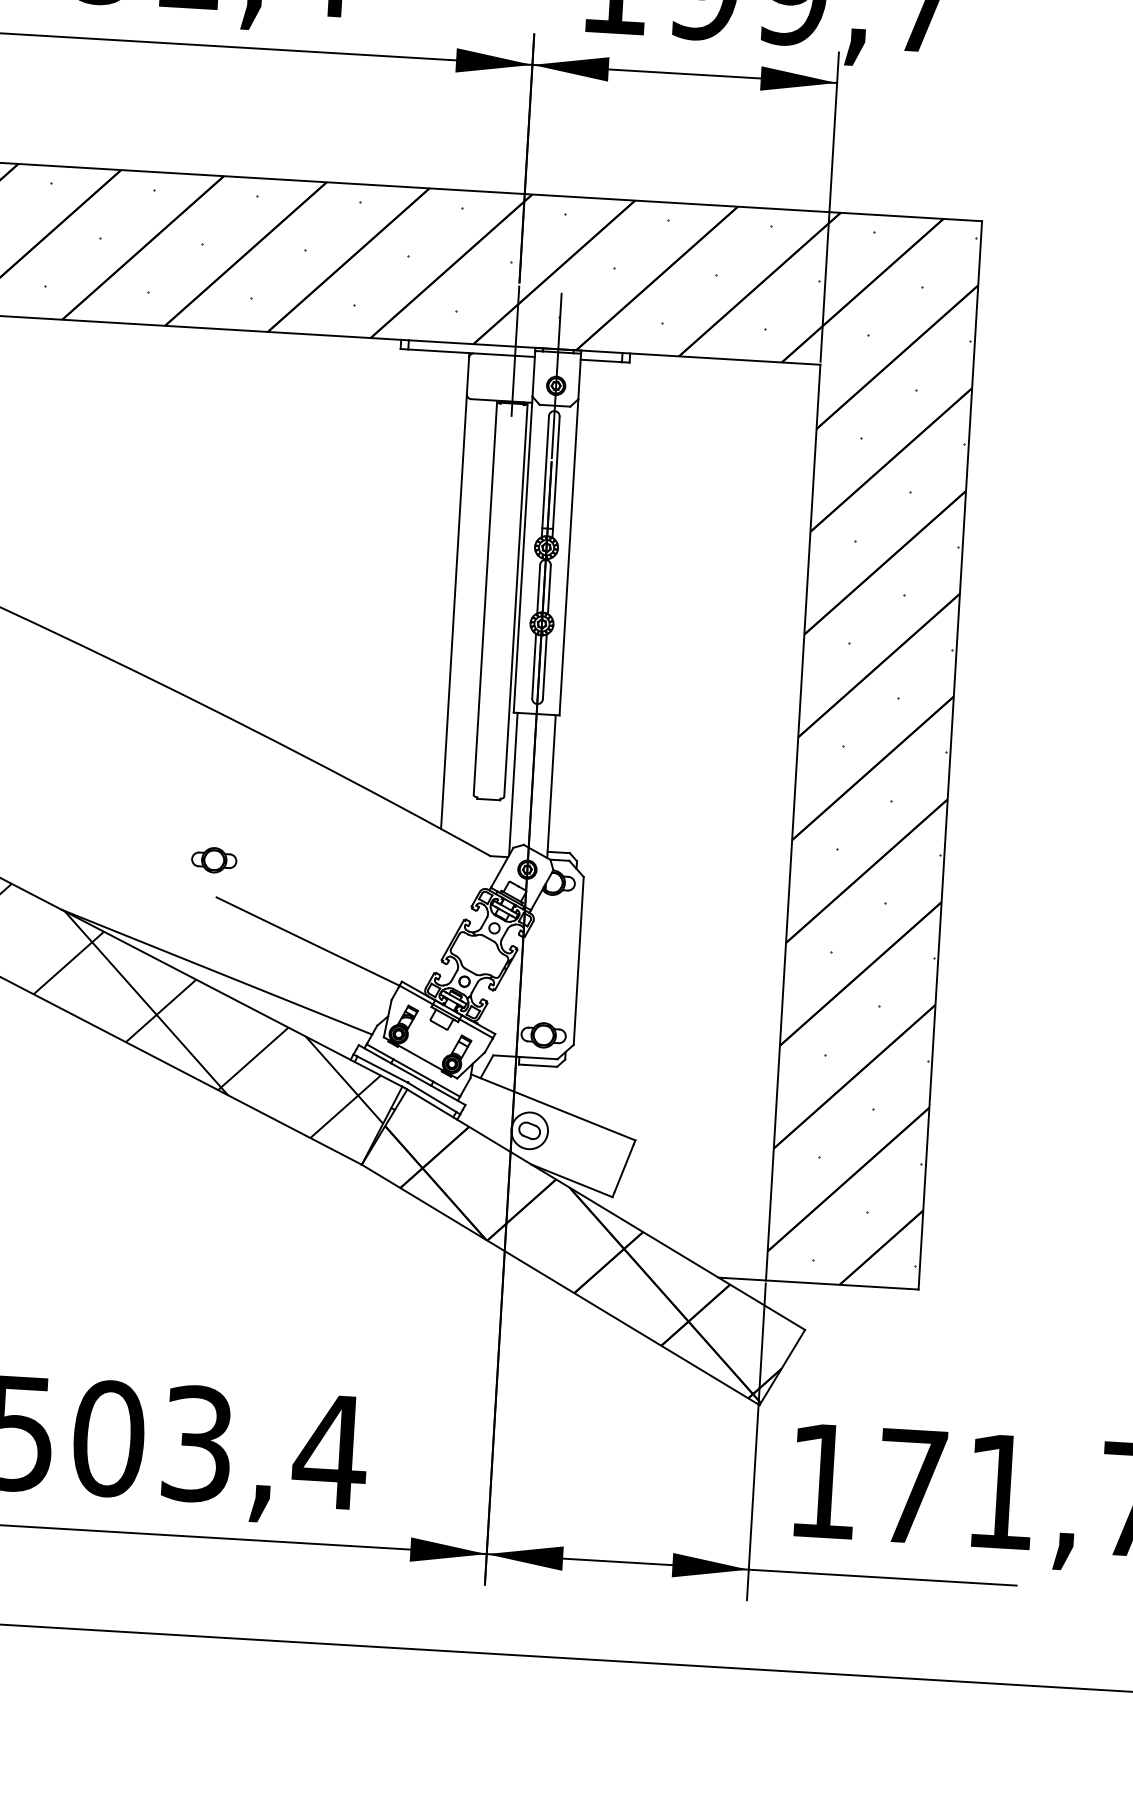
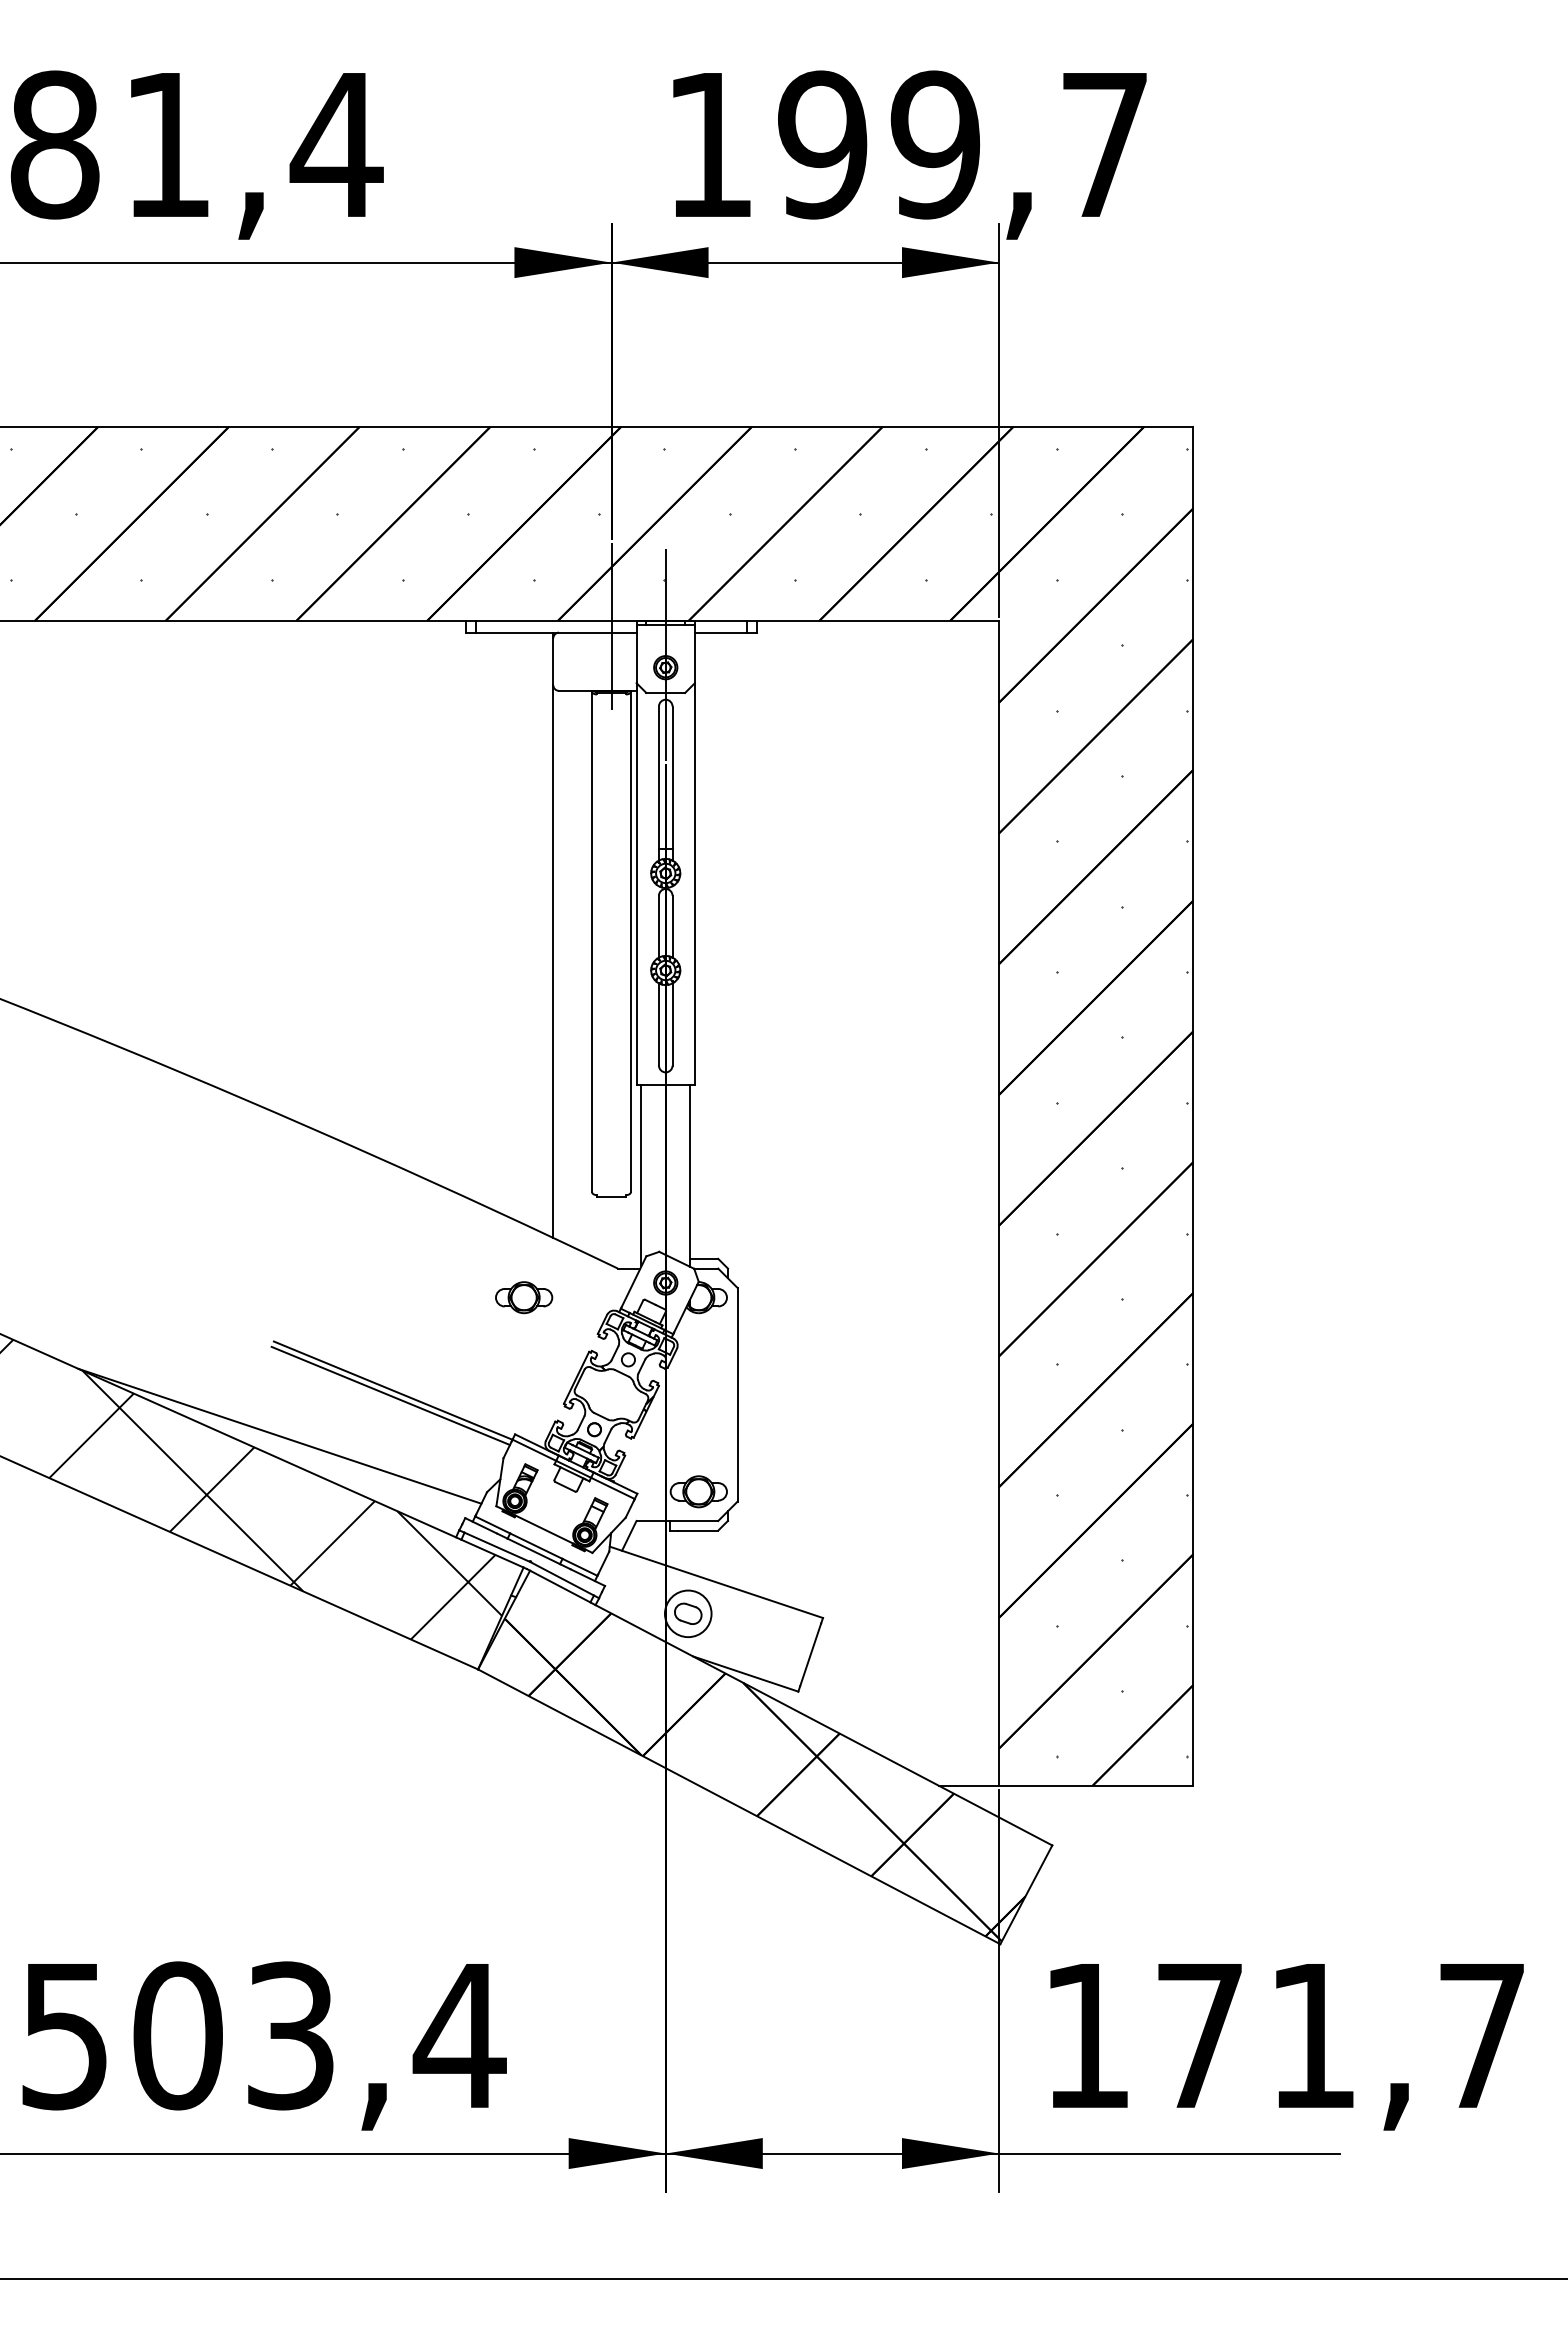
part: (214, 860) -> (524, 1297), moved
line: (305, 945) -> (390, 1395), added

